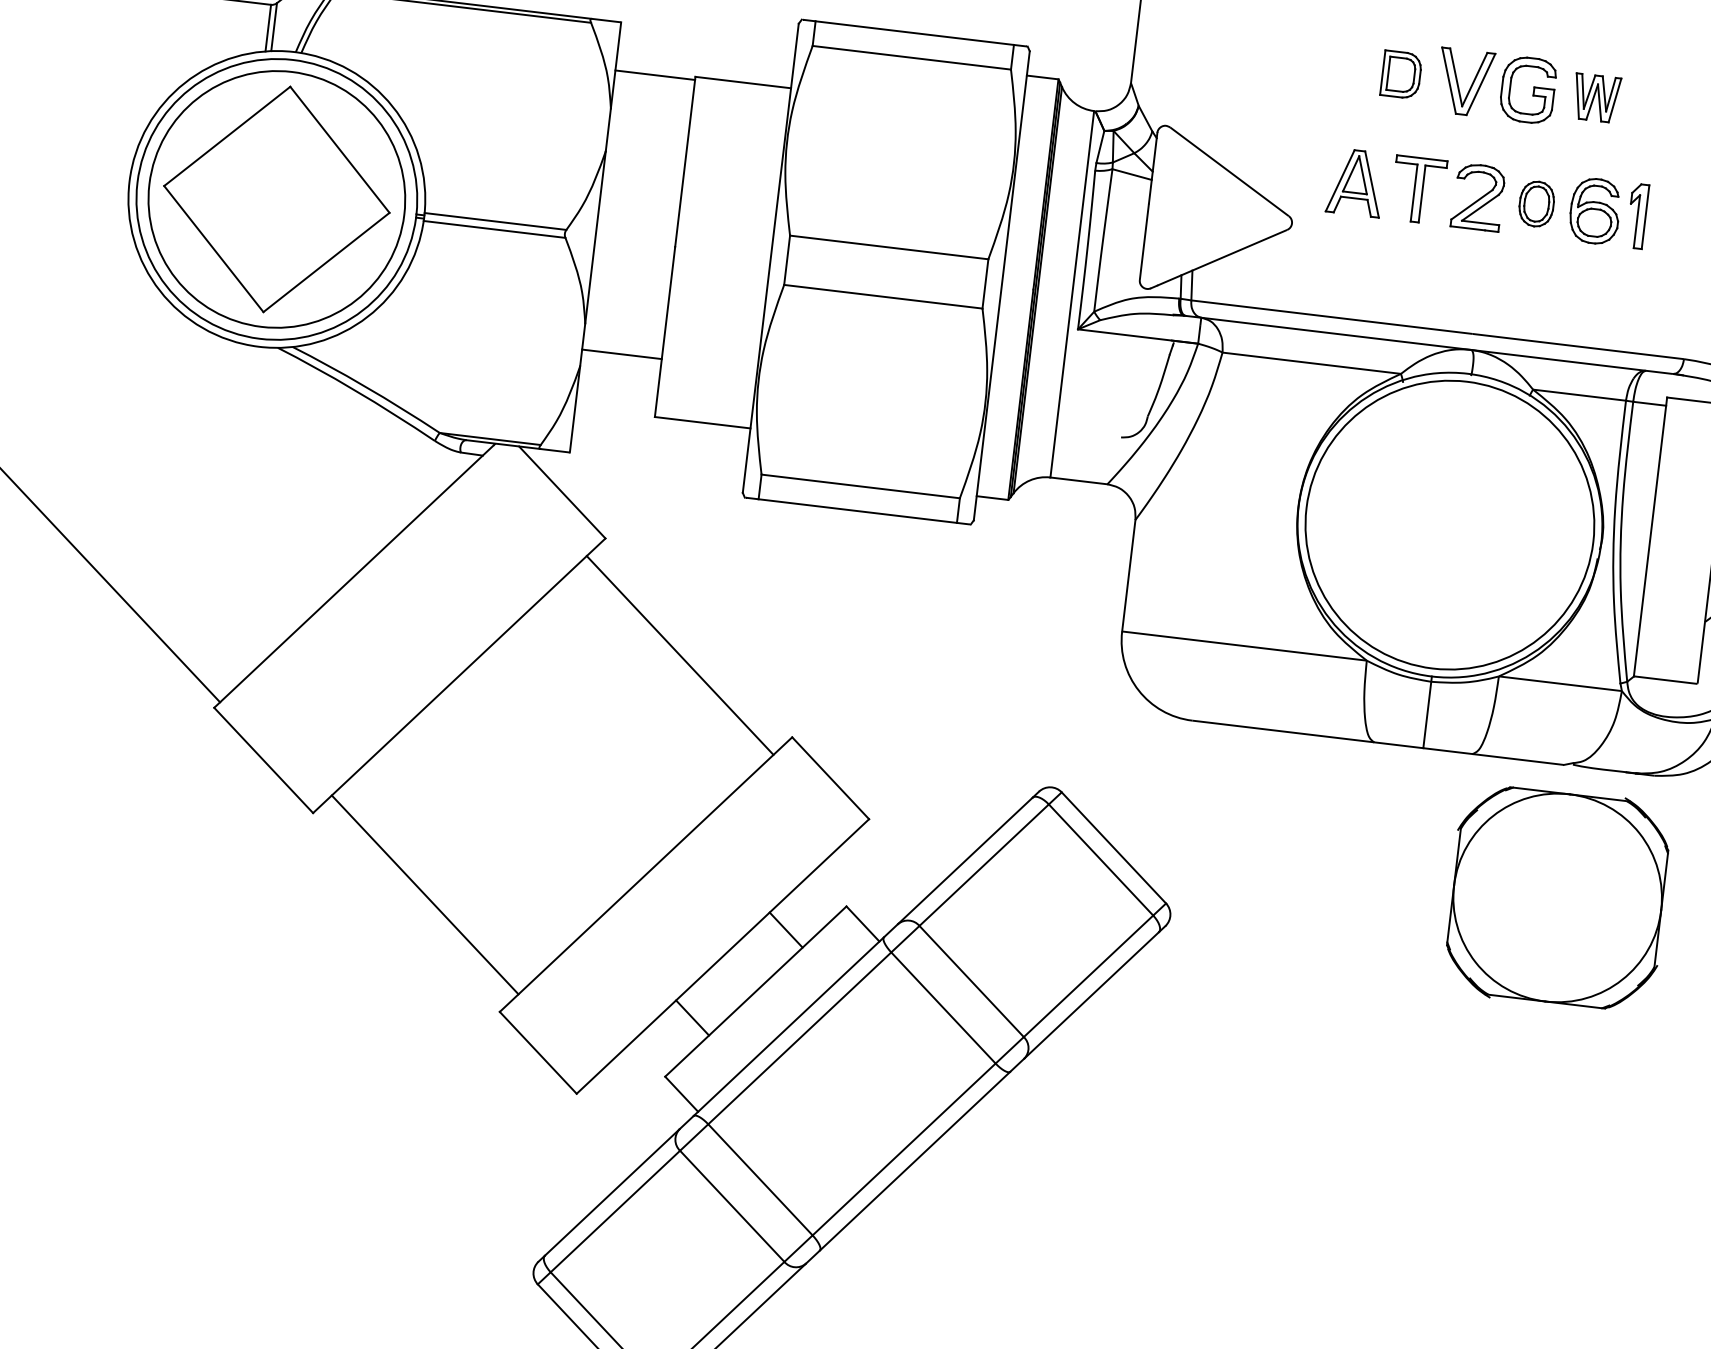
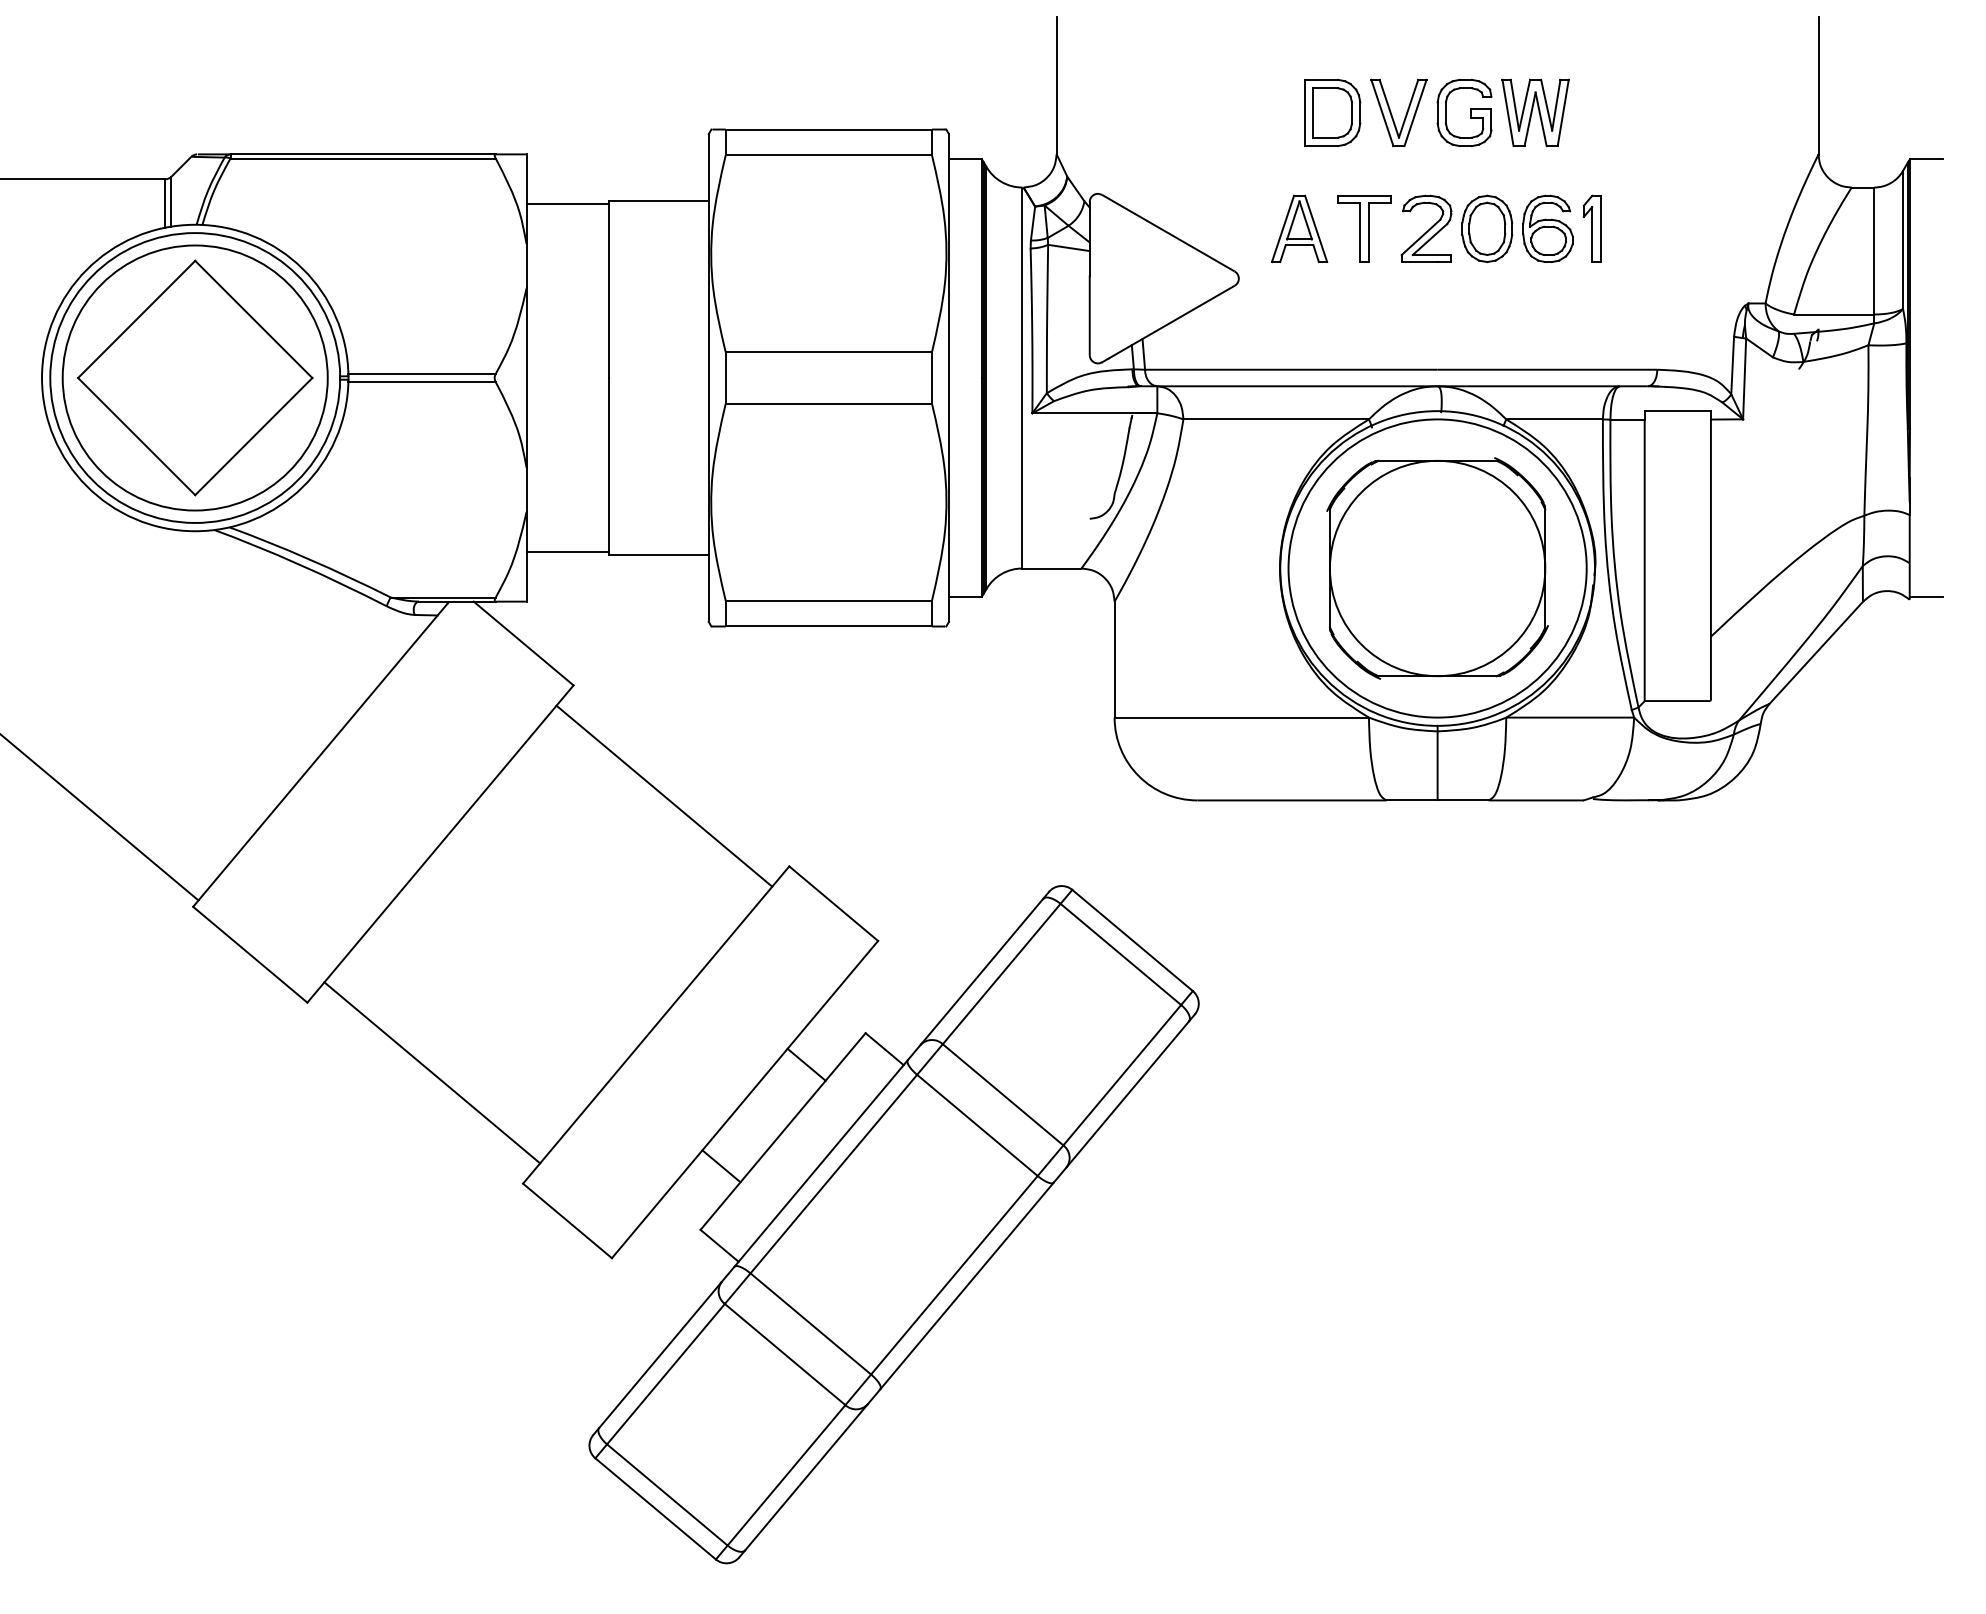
part: (1401, 74) -> (1332, 112), size x1.43
part: (1596, 97) -> (1535, 112), size x1.43
part: (1536, 203) -> (1487, 228), size x1.43
line: (621, 354) -> (567, 551), moved
part: (1557, 897) -> (1437, 568), moved

